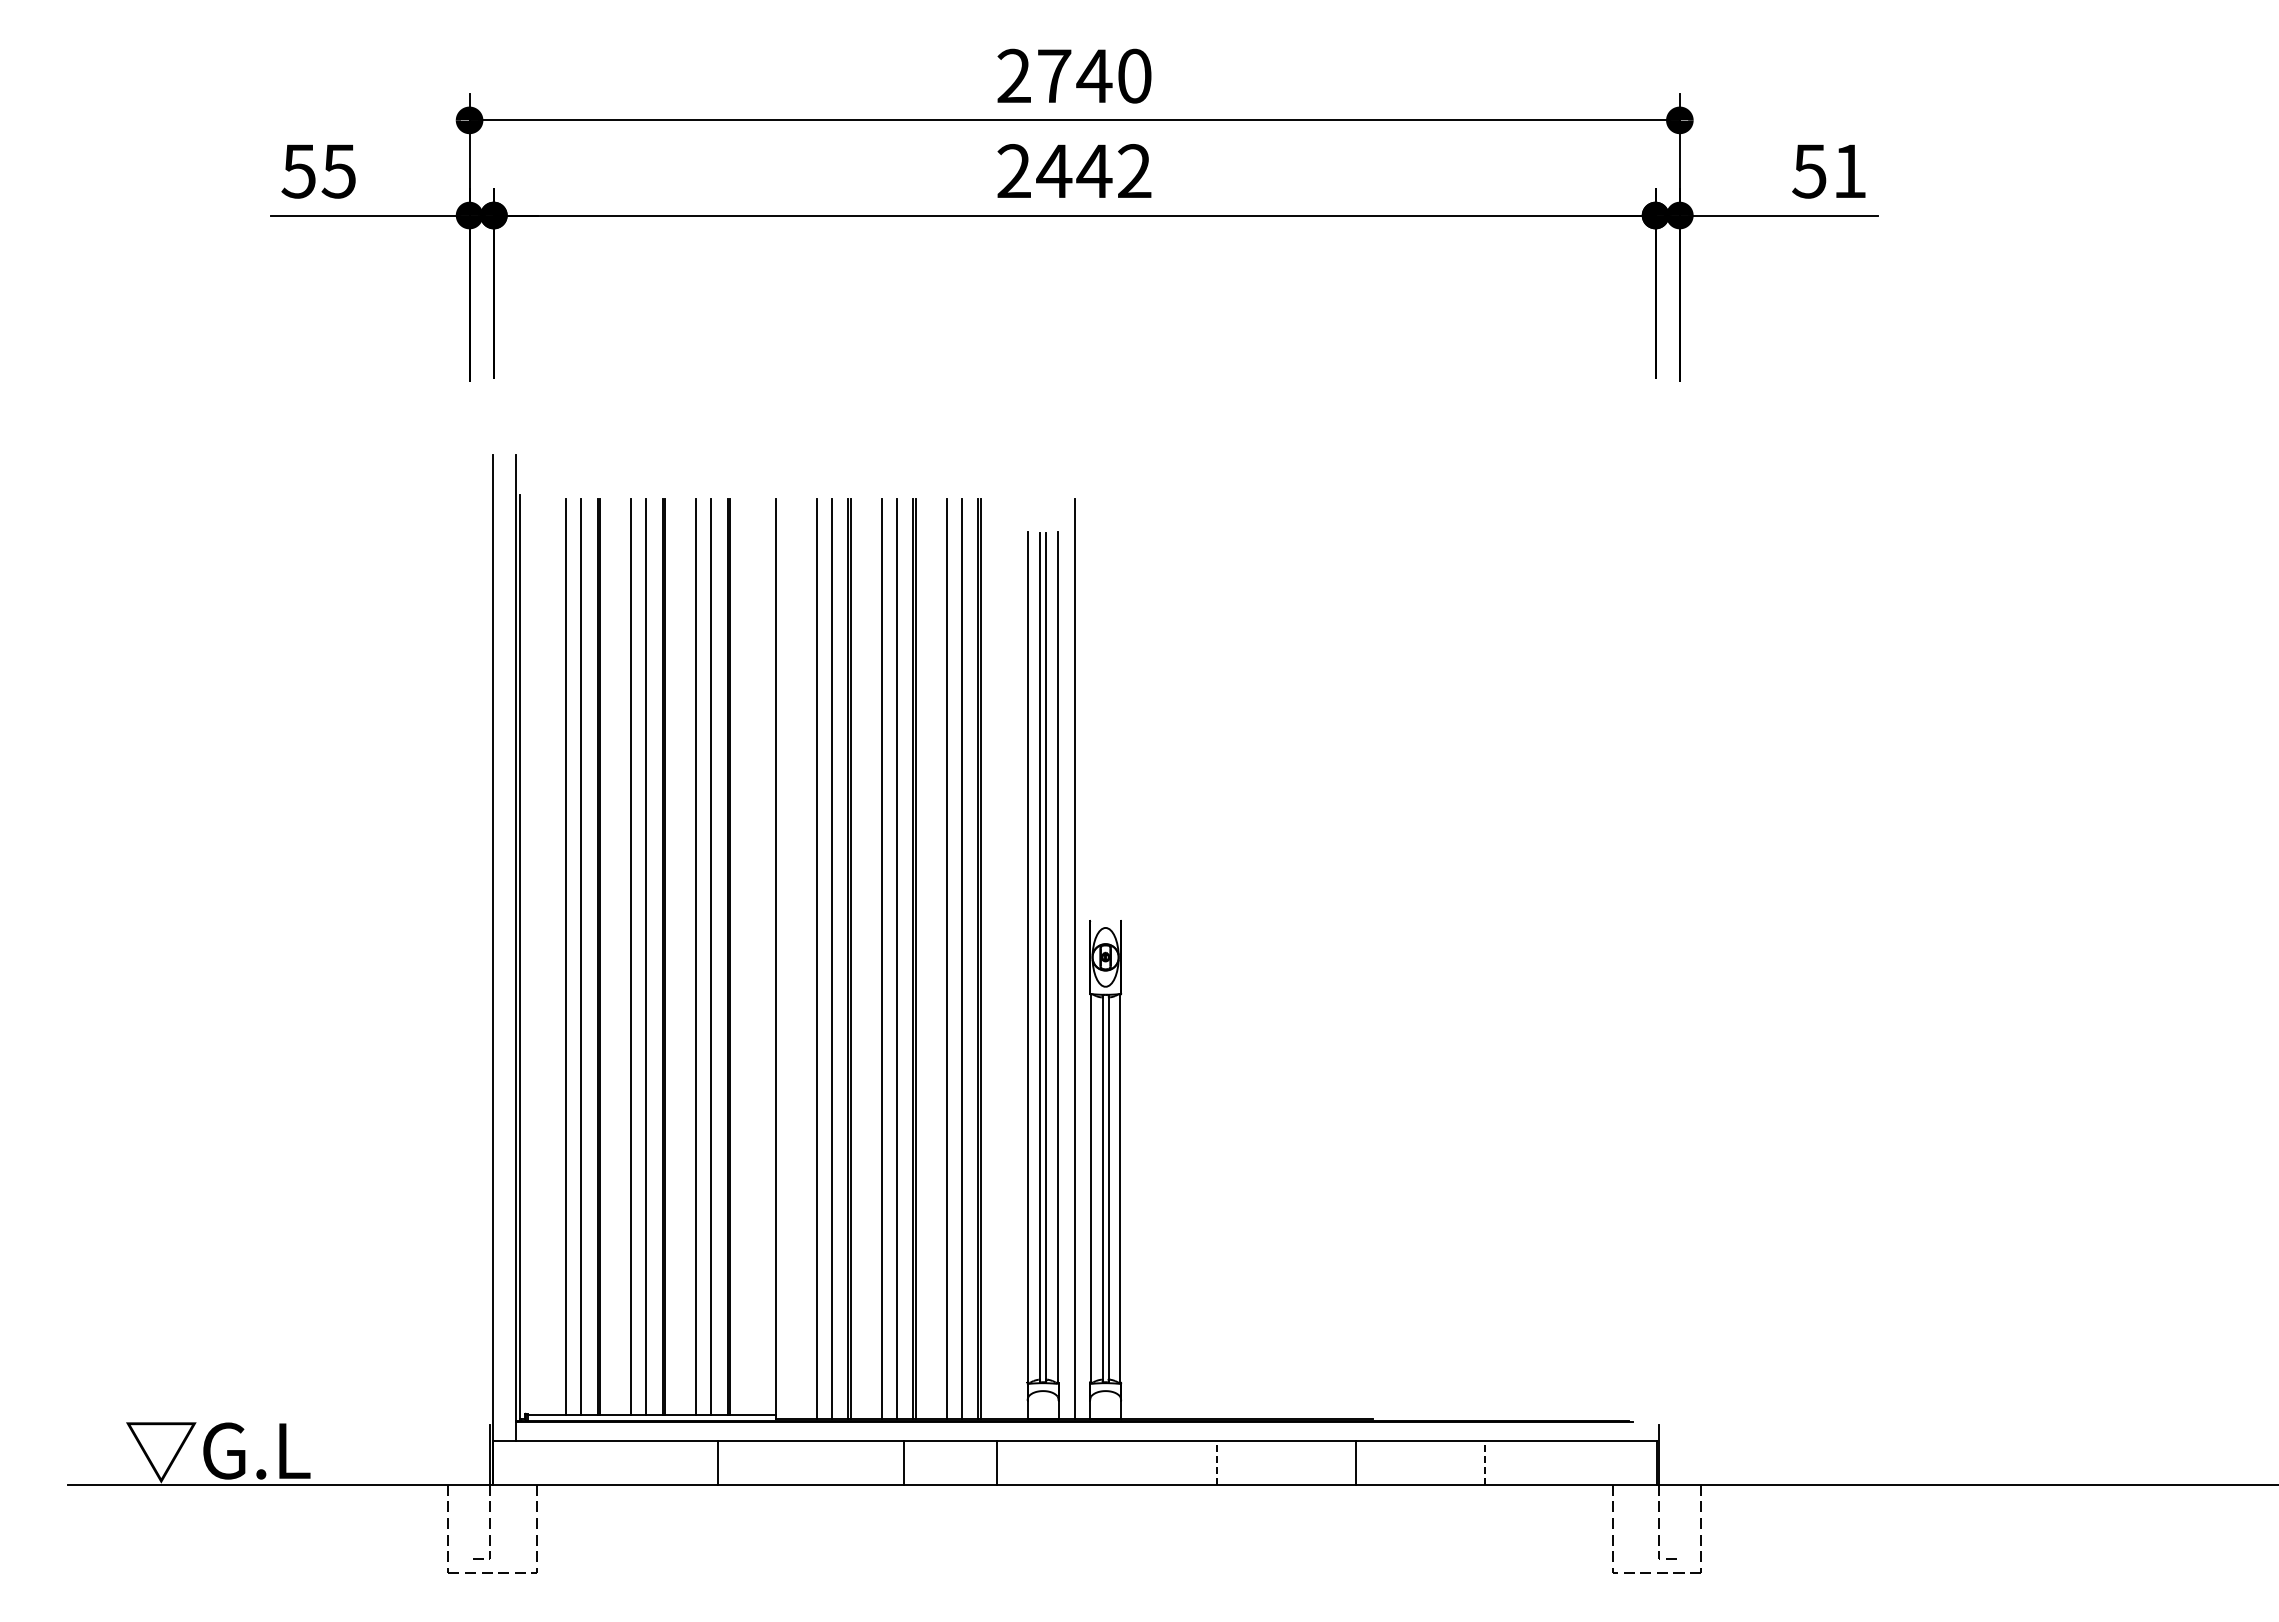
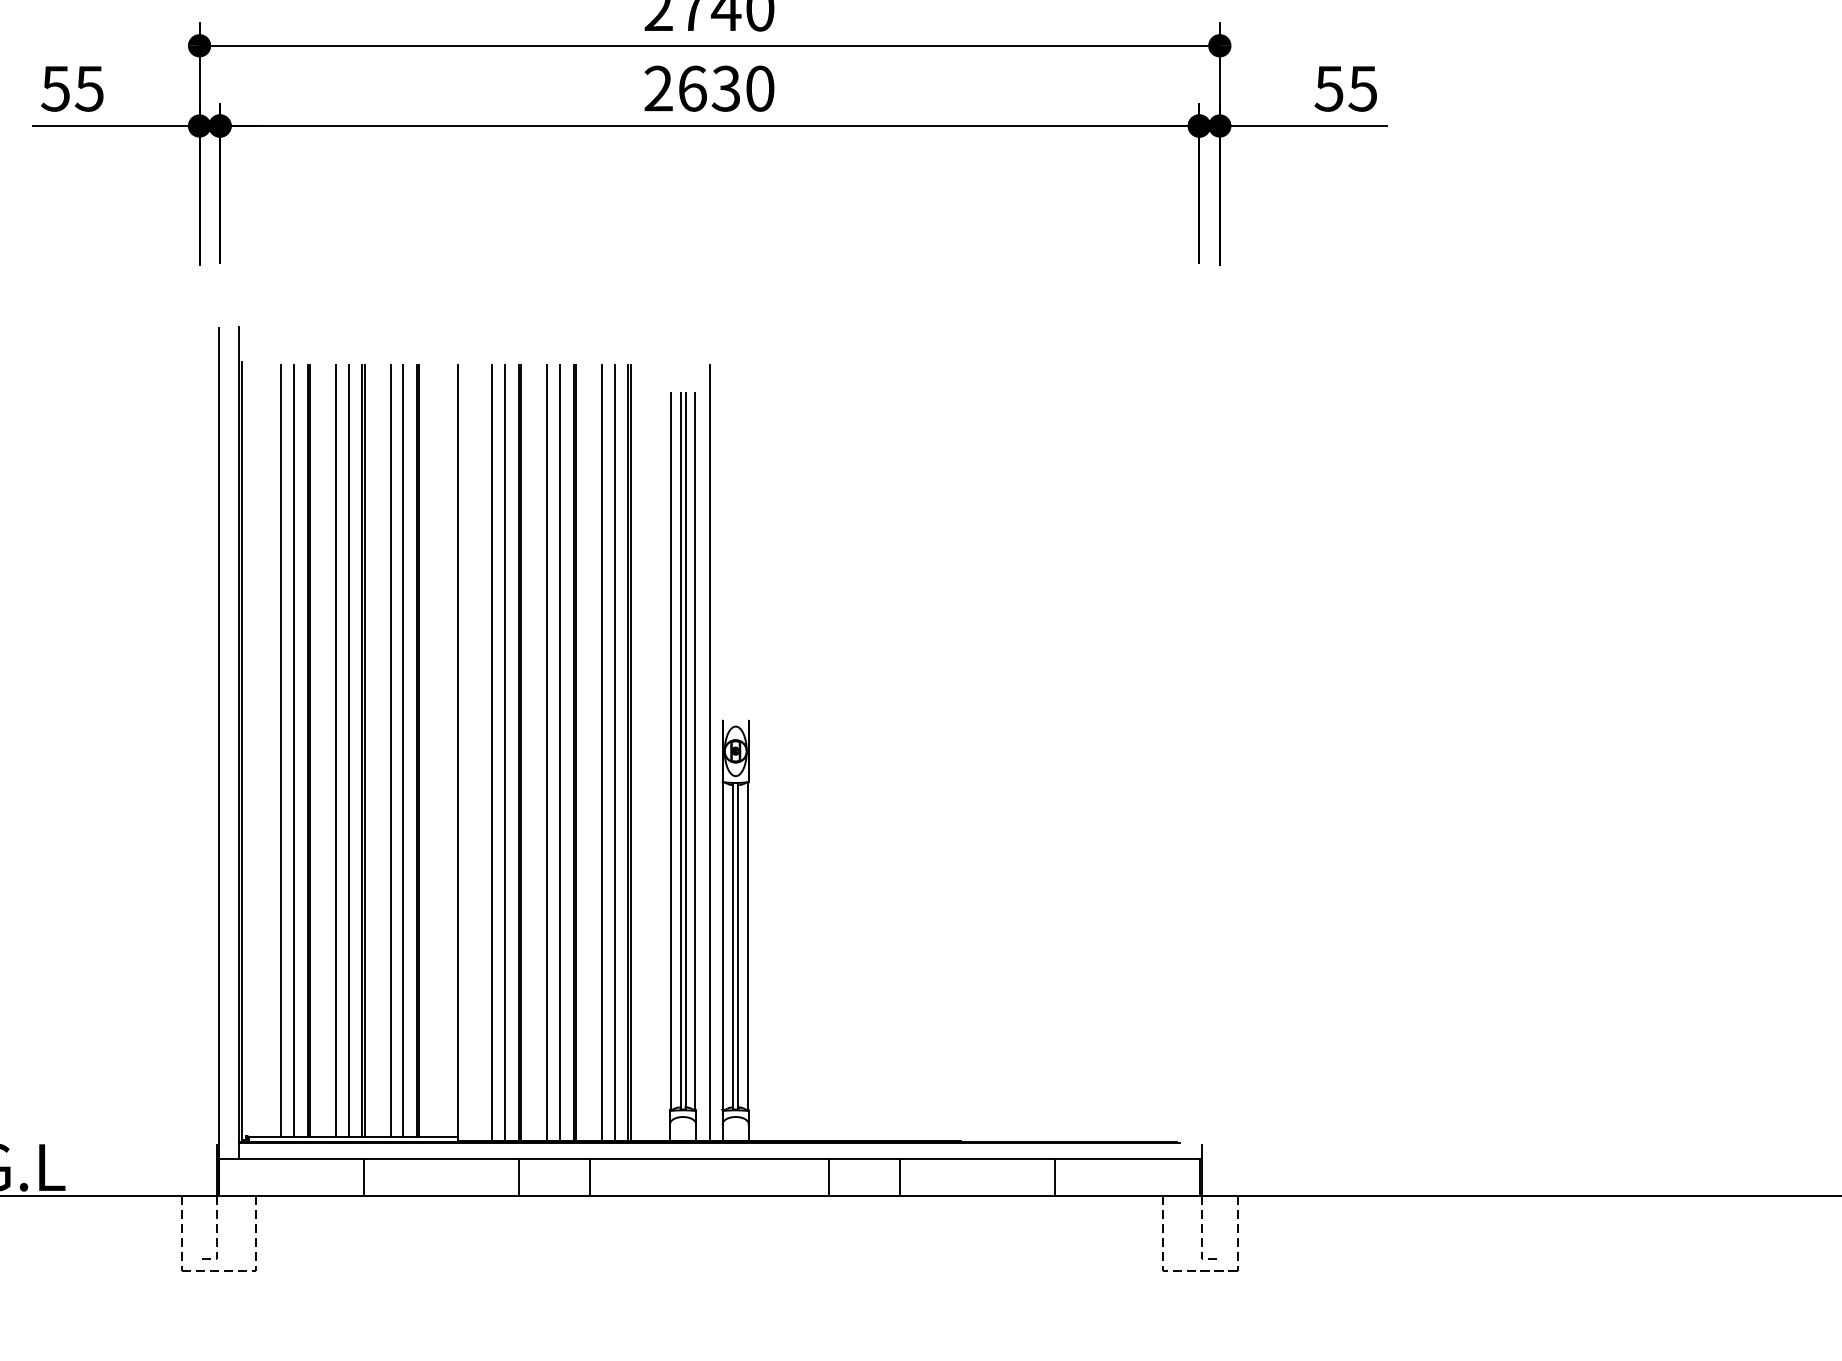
text: (1093, 171) -> (725, 88), 2442 -> 2630
text: (1849, 171) -> (1362, 88), 51 -> 55
line: (717, 1462) -> (363, 1177), moved
line: (904, 1462) -> (519, 1177), moved
line: (996, 1462) -> (589, 1177), moved
line: (1216, 1462) -> (829, 1177), dashed -> solid
line: (1356, 1462) -> (900, 1177), moved
line: (1484, 1462) -> (1055, 1177), dashed -> solid

